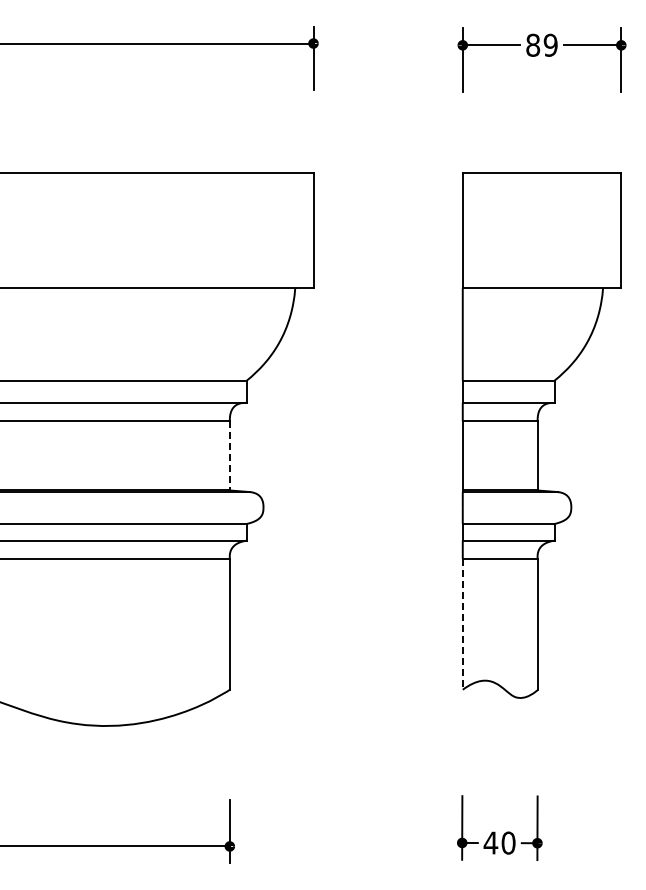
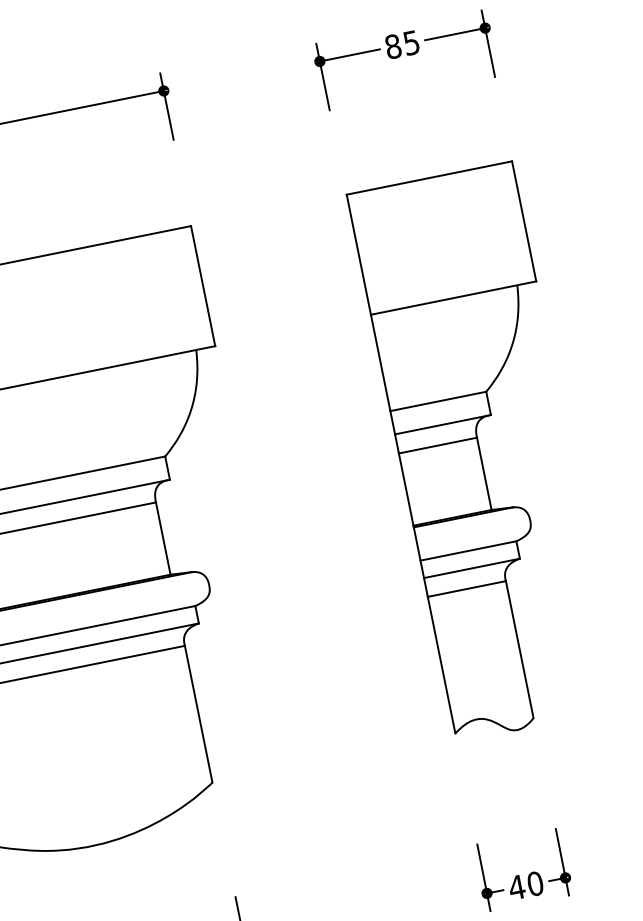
text: (550, 44) -> (411, 42), 89 -> 85
line: (229, 455) -> (162, 538), dashed -> solid
line: (462, 624) -> (441, 665), dashed -> solid

